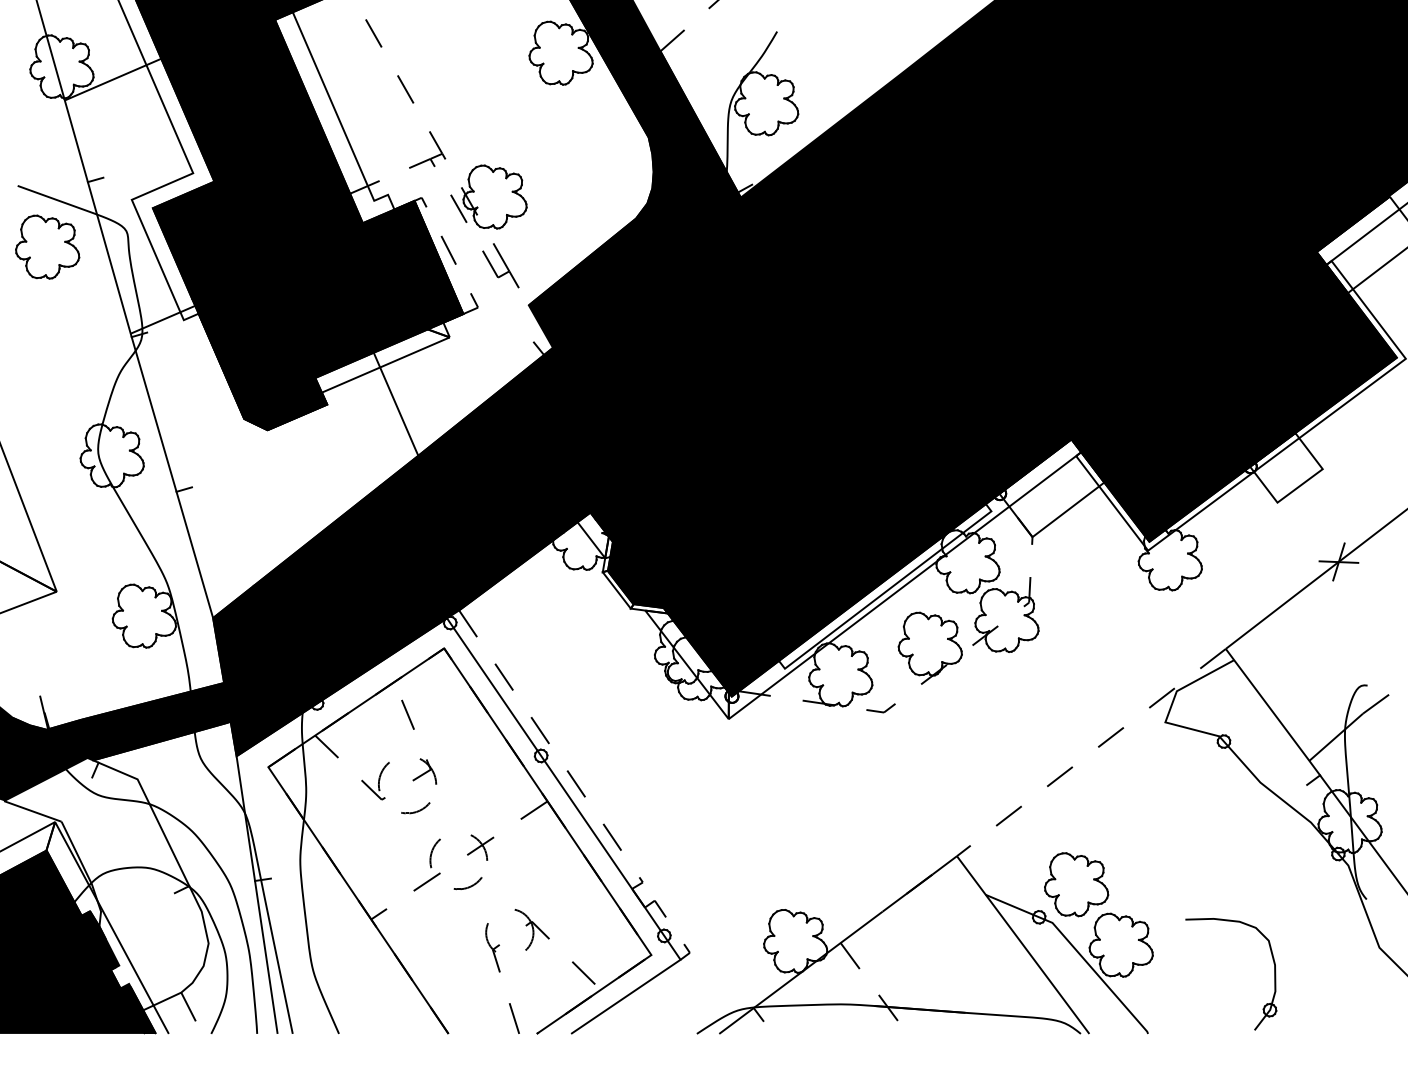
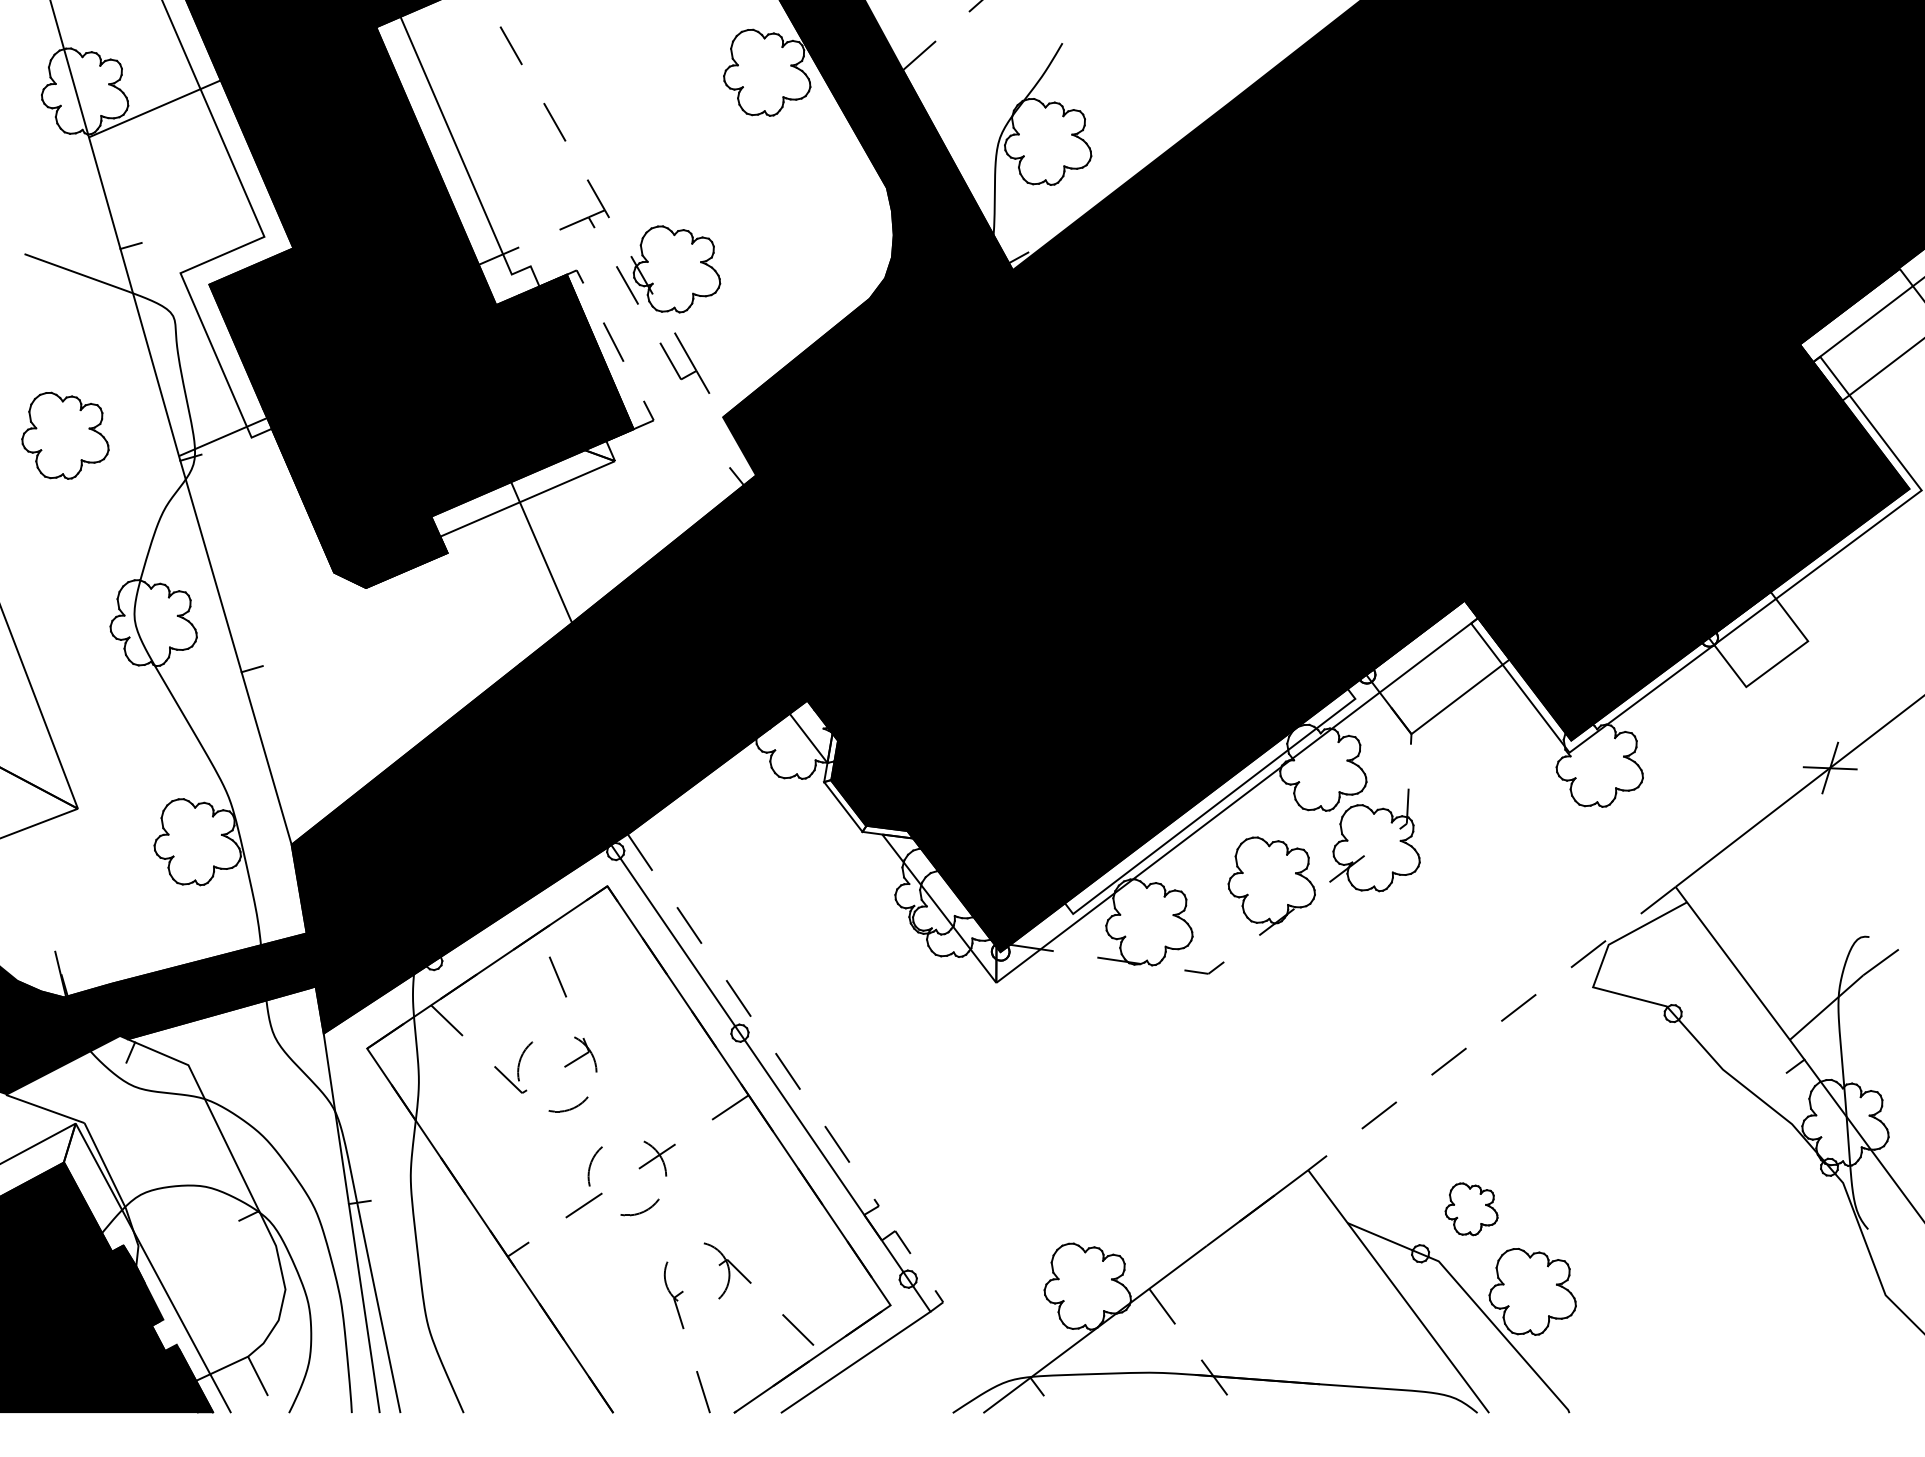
part: (47, 246) -> (65, 435), moved
part: (1076, 884) -> (1471, 1209), size x0.6
part: (1274, 974) -> (1742, 1331), removed

